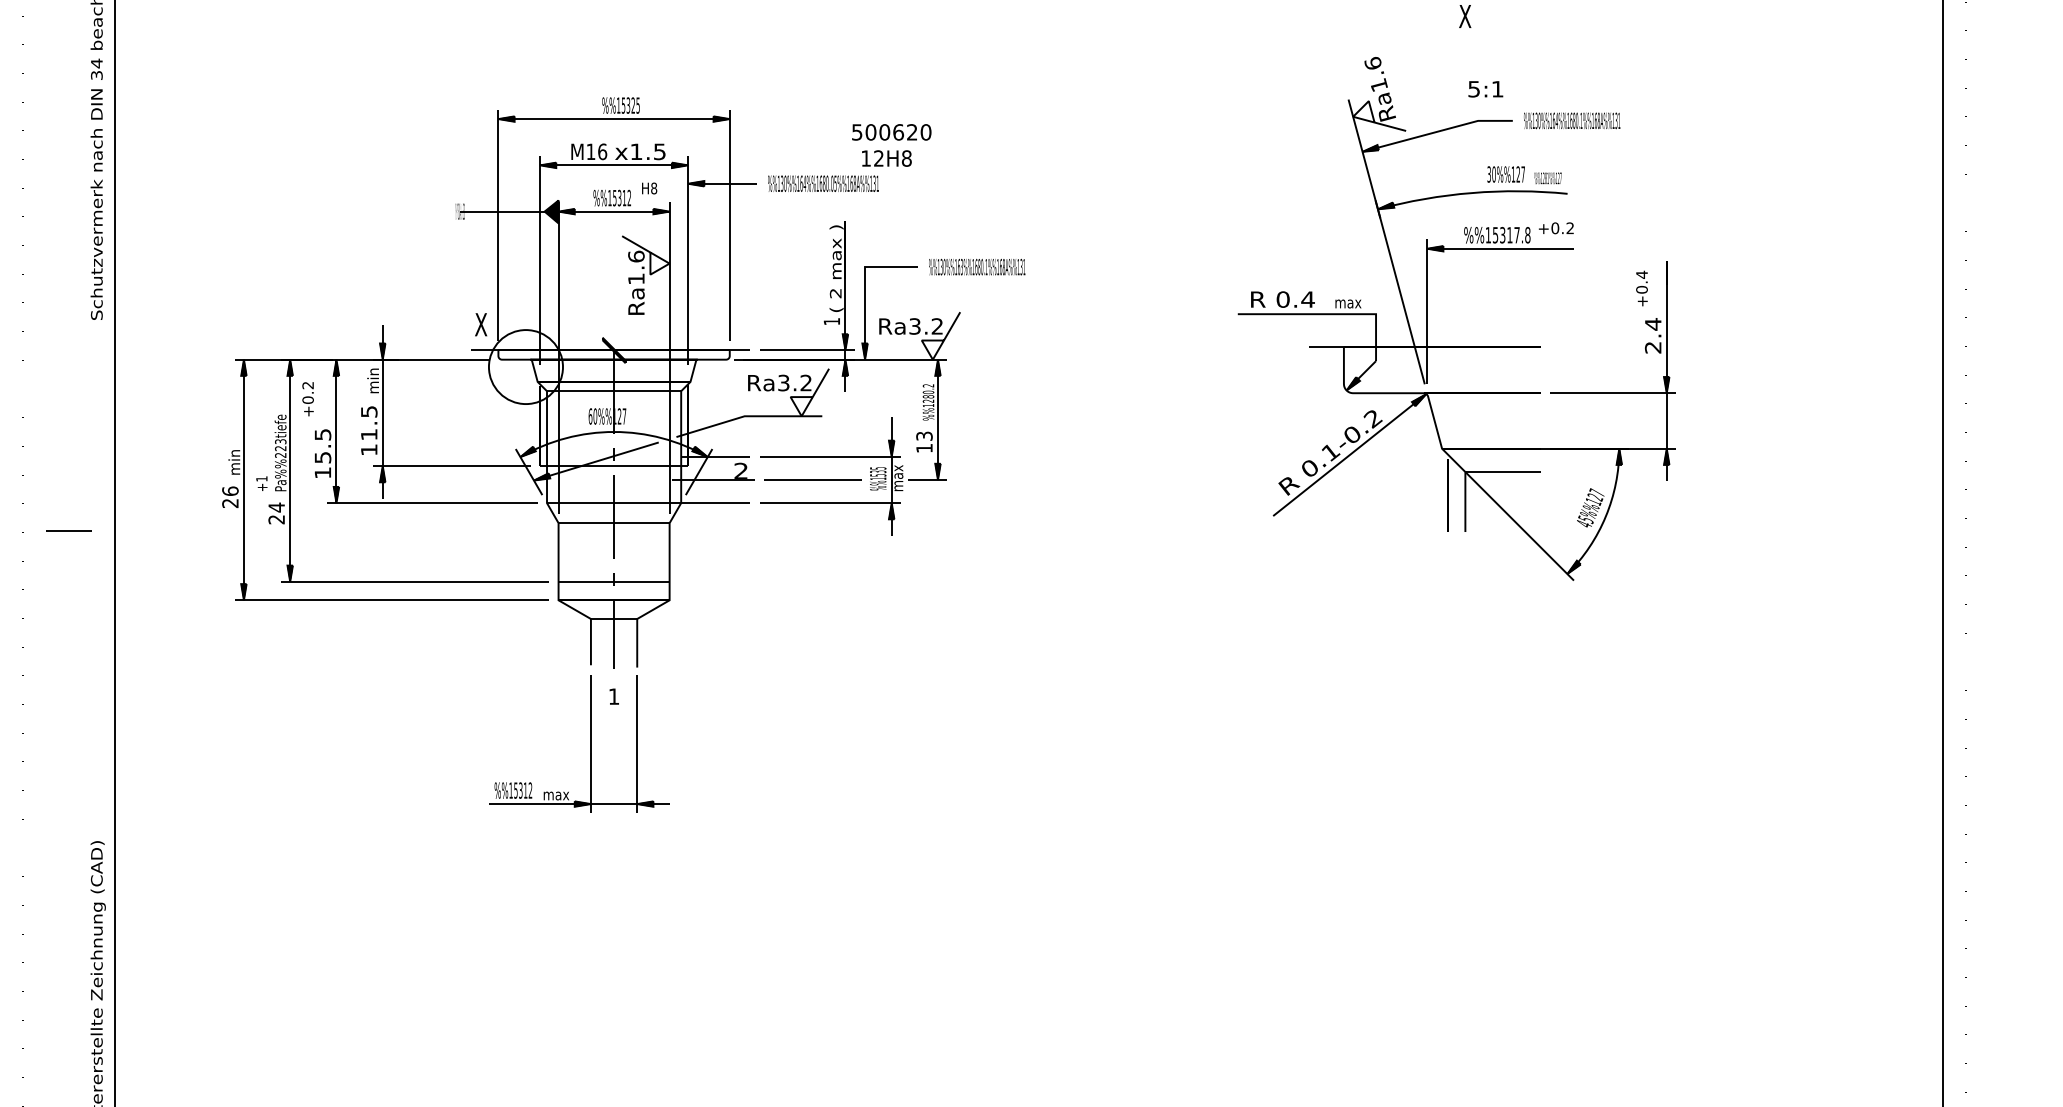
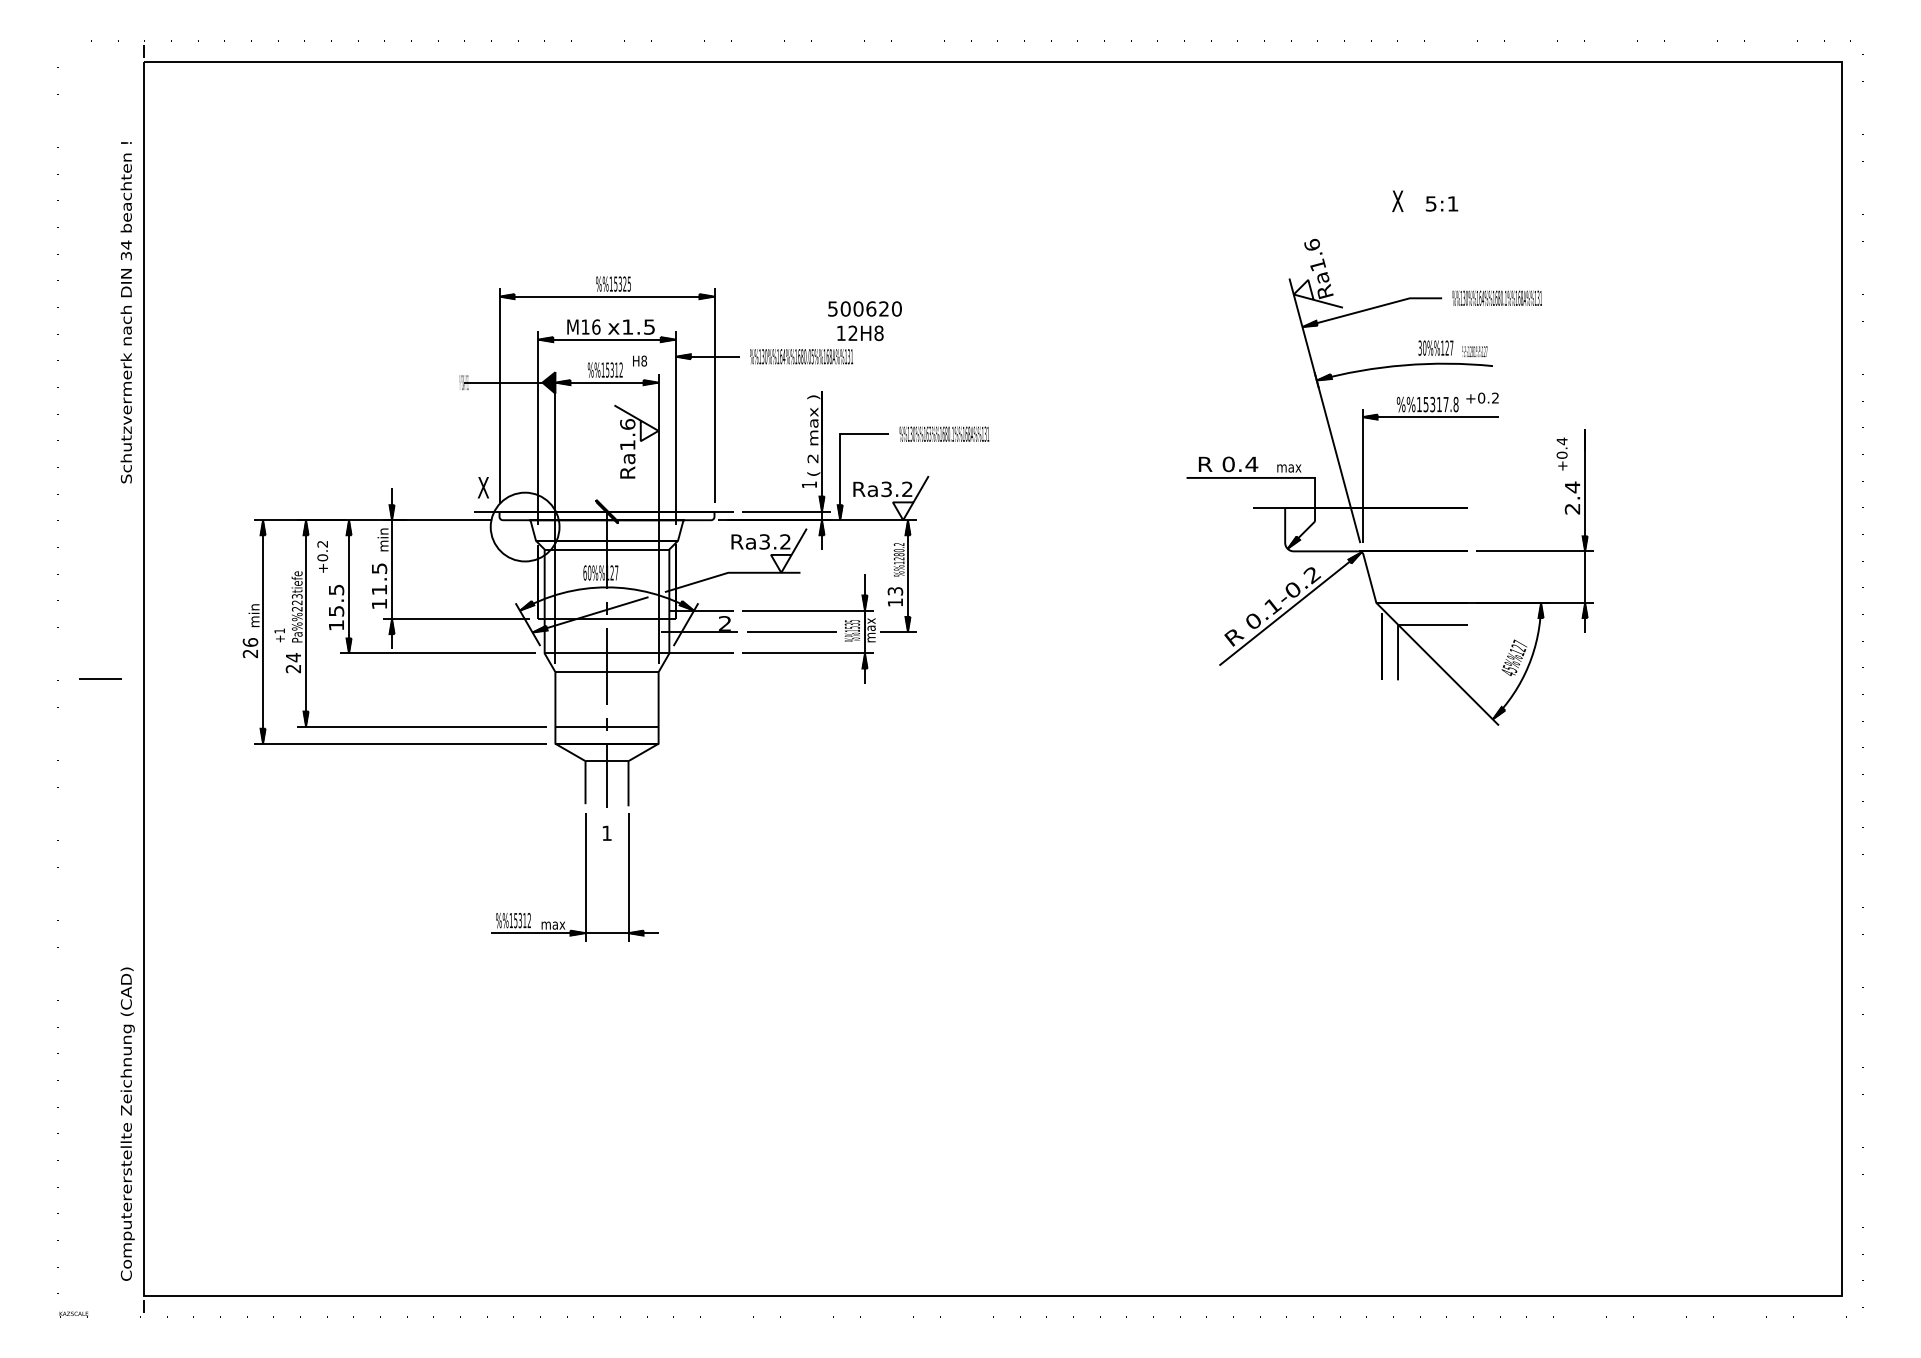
text: (1485, 88) -> (1441, 203), moved

